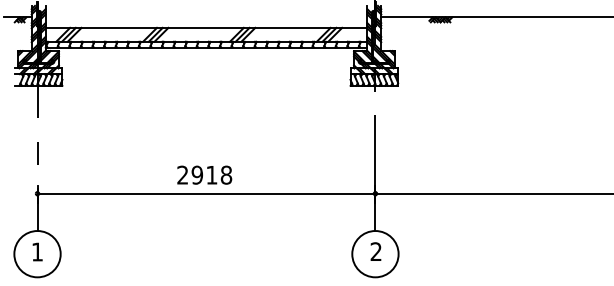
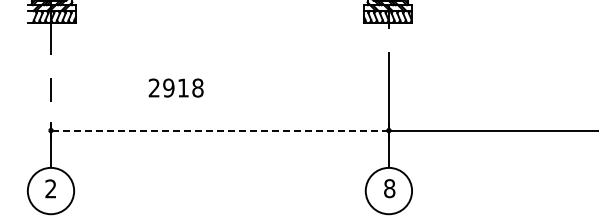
text: (204, 174) -> (175, 87), moved
line: (206, 193) -> (219, 130), solid -> dashed
text: (37, 251) -> (50, 188), 1 -> 2
text: (375, 251) -> (388, 188), 2 -> 8

